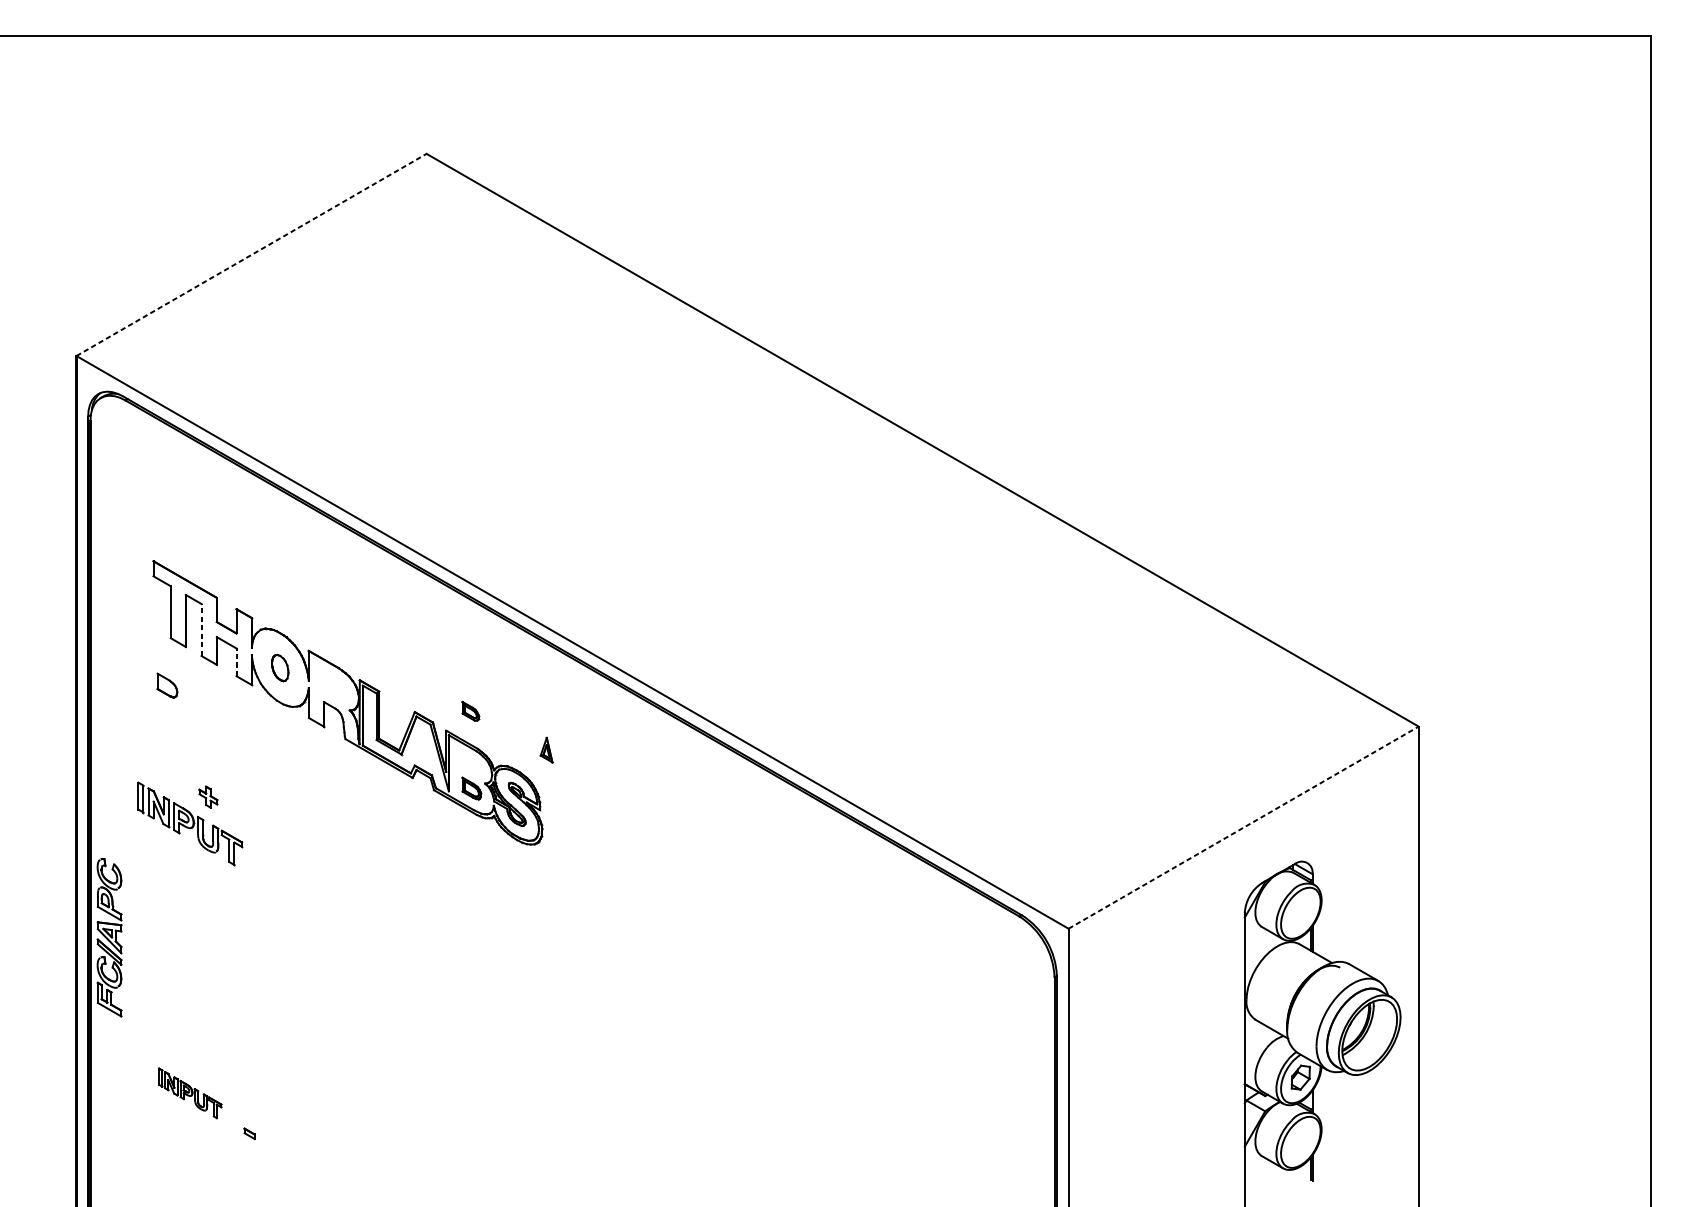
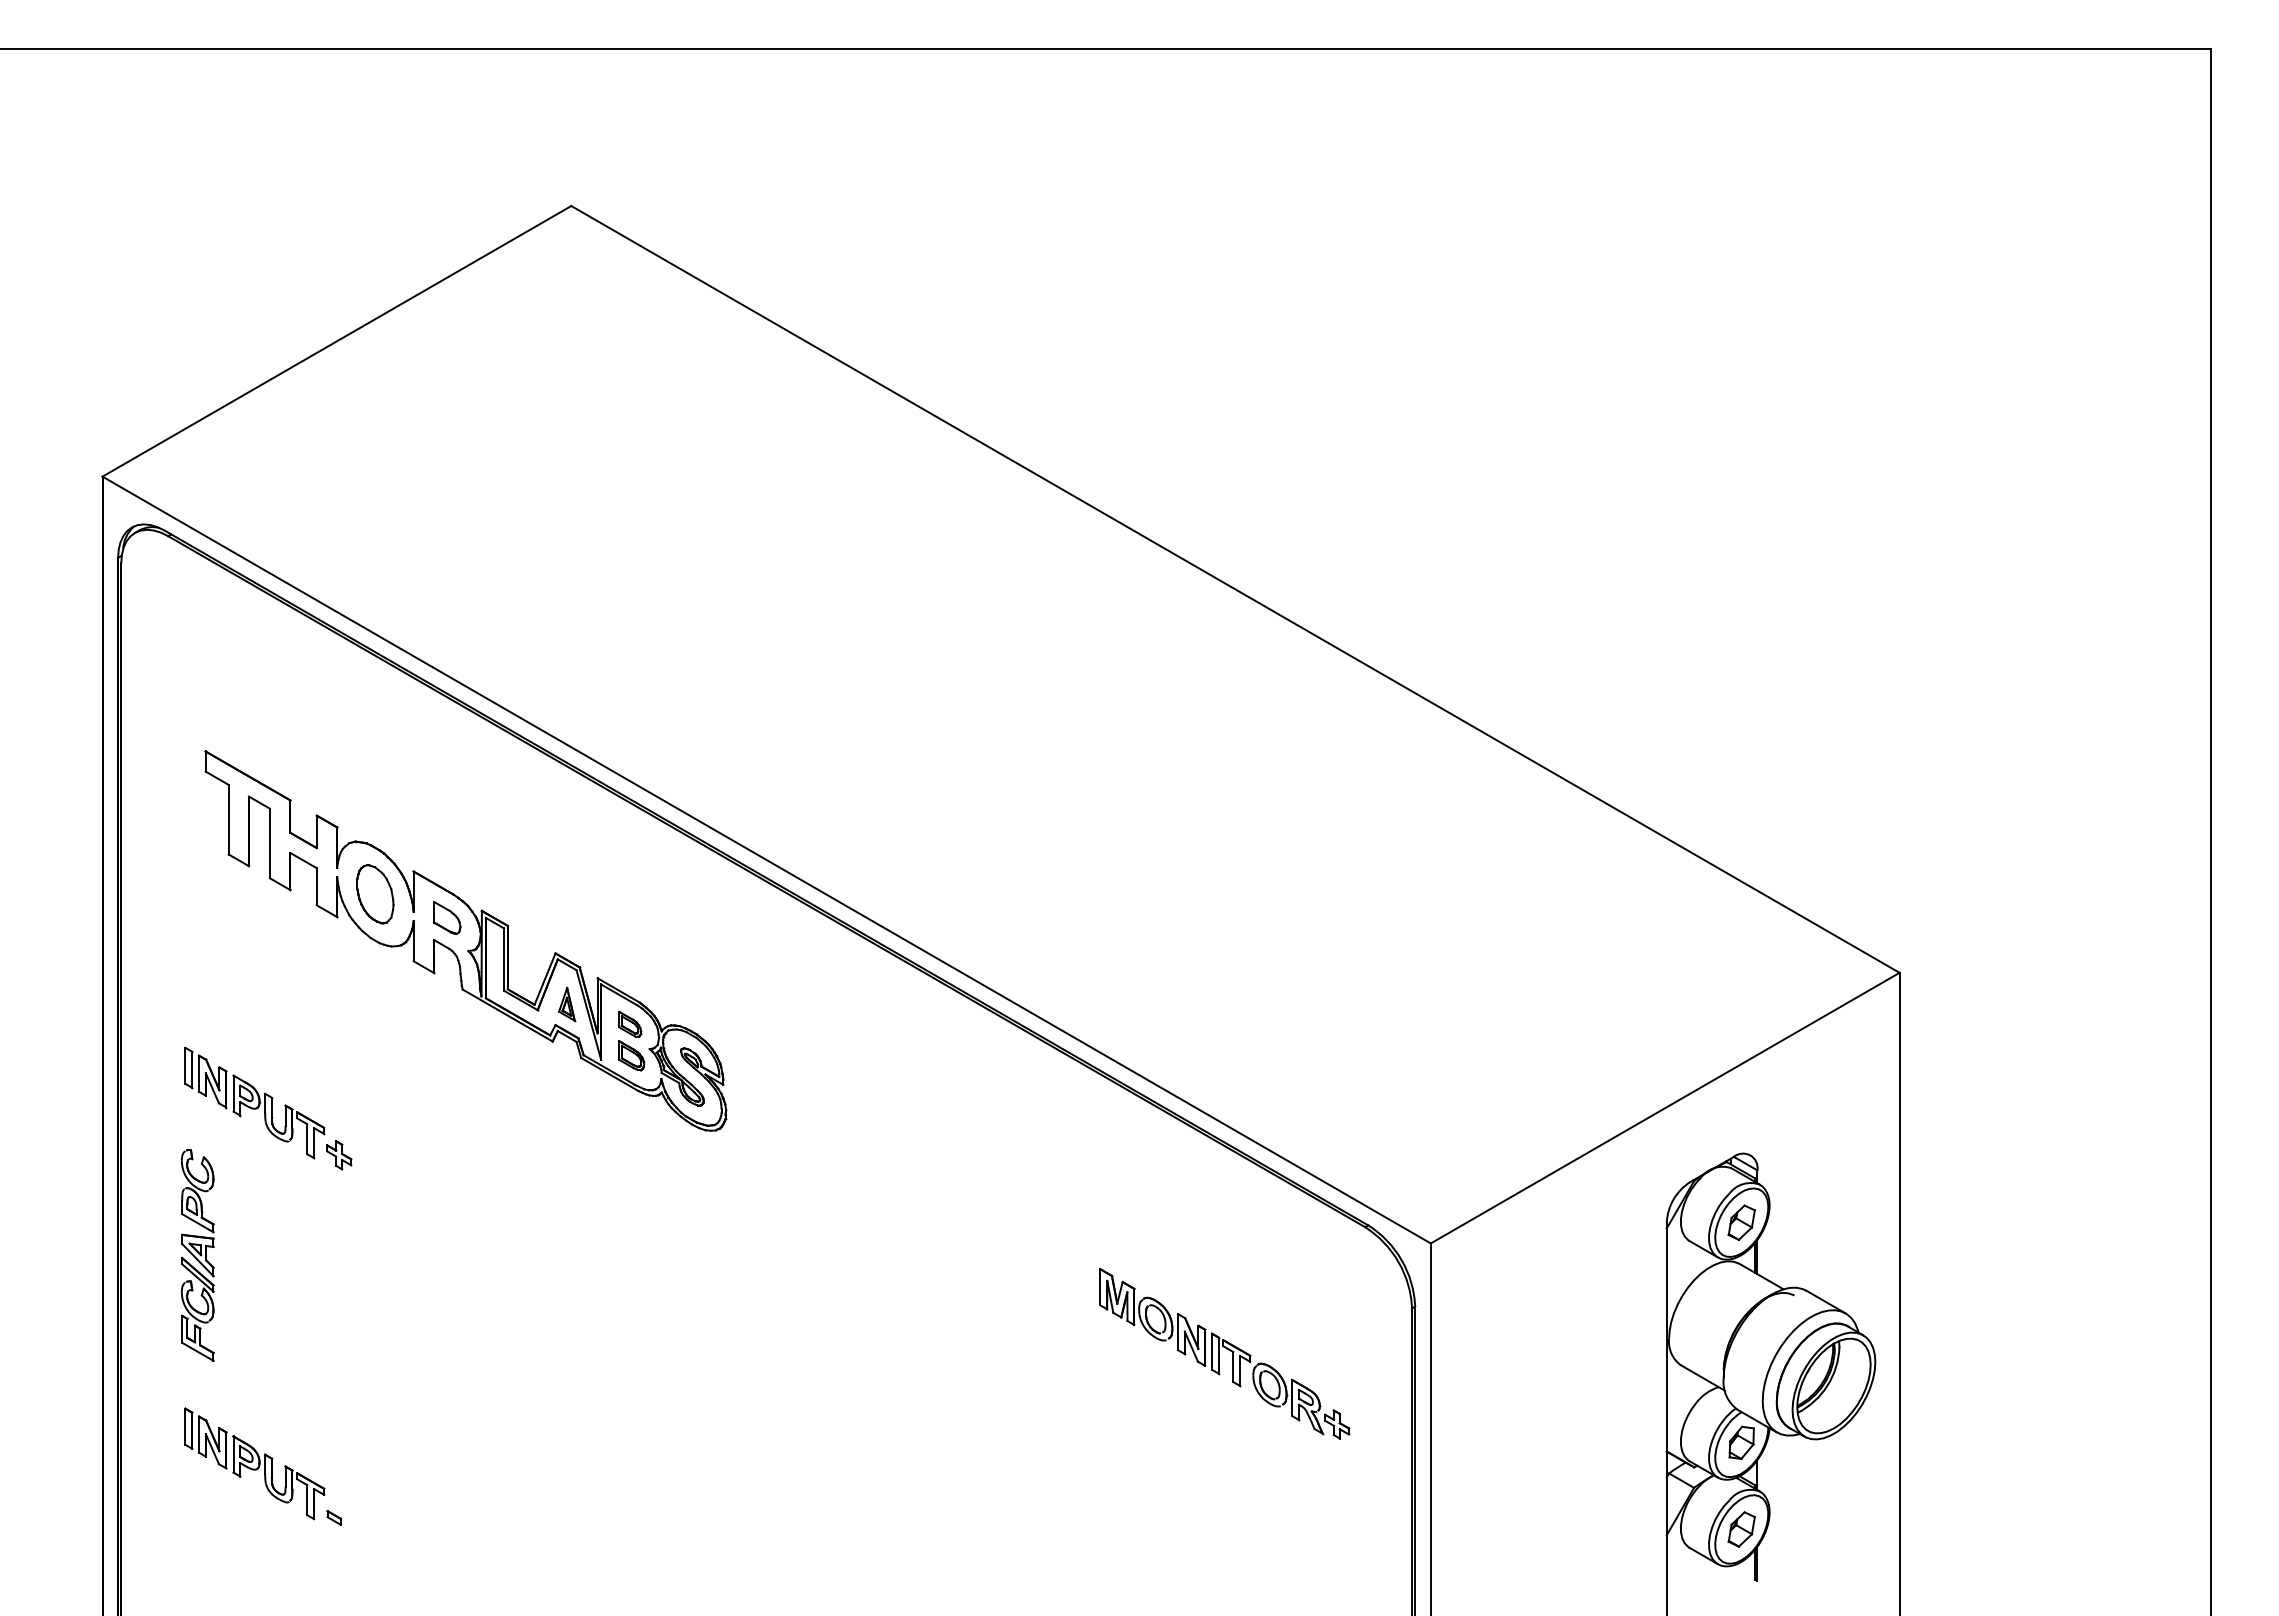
line: (251, 255) -> (336, 341), dashed -> solid
line: (201, 630) -> (269, 843), dashed -> solid
line: (236, 662) -> (316, 886), dashed -> solid
part: (280, 668) -> (375, 894), size x1.67
part: (167, 685) -> (447, 917), moved
part: (470, 710) -> (630, 1023), moved
part: (547, 750) -> (567, 1004), moved
part: (208, 797) -> (339, 1155), moved
line: (1243, 827) -> (1665, 1108), dashed -> solid
part: (1300, 913) -> (1741, 1222), added
part: (109, 937) -> (197, 1255), moved
part: (914, 1010) -> (1224, 1353), added
part: (189, 1093) -> (254, 1463), size x1.67
part: (1300, 1142) -> (1741, 1529), added

